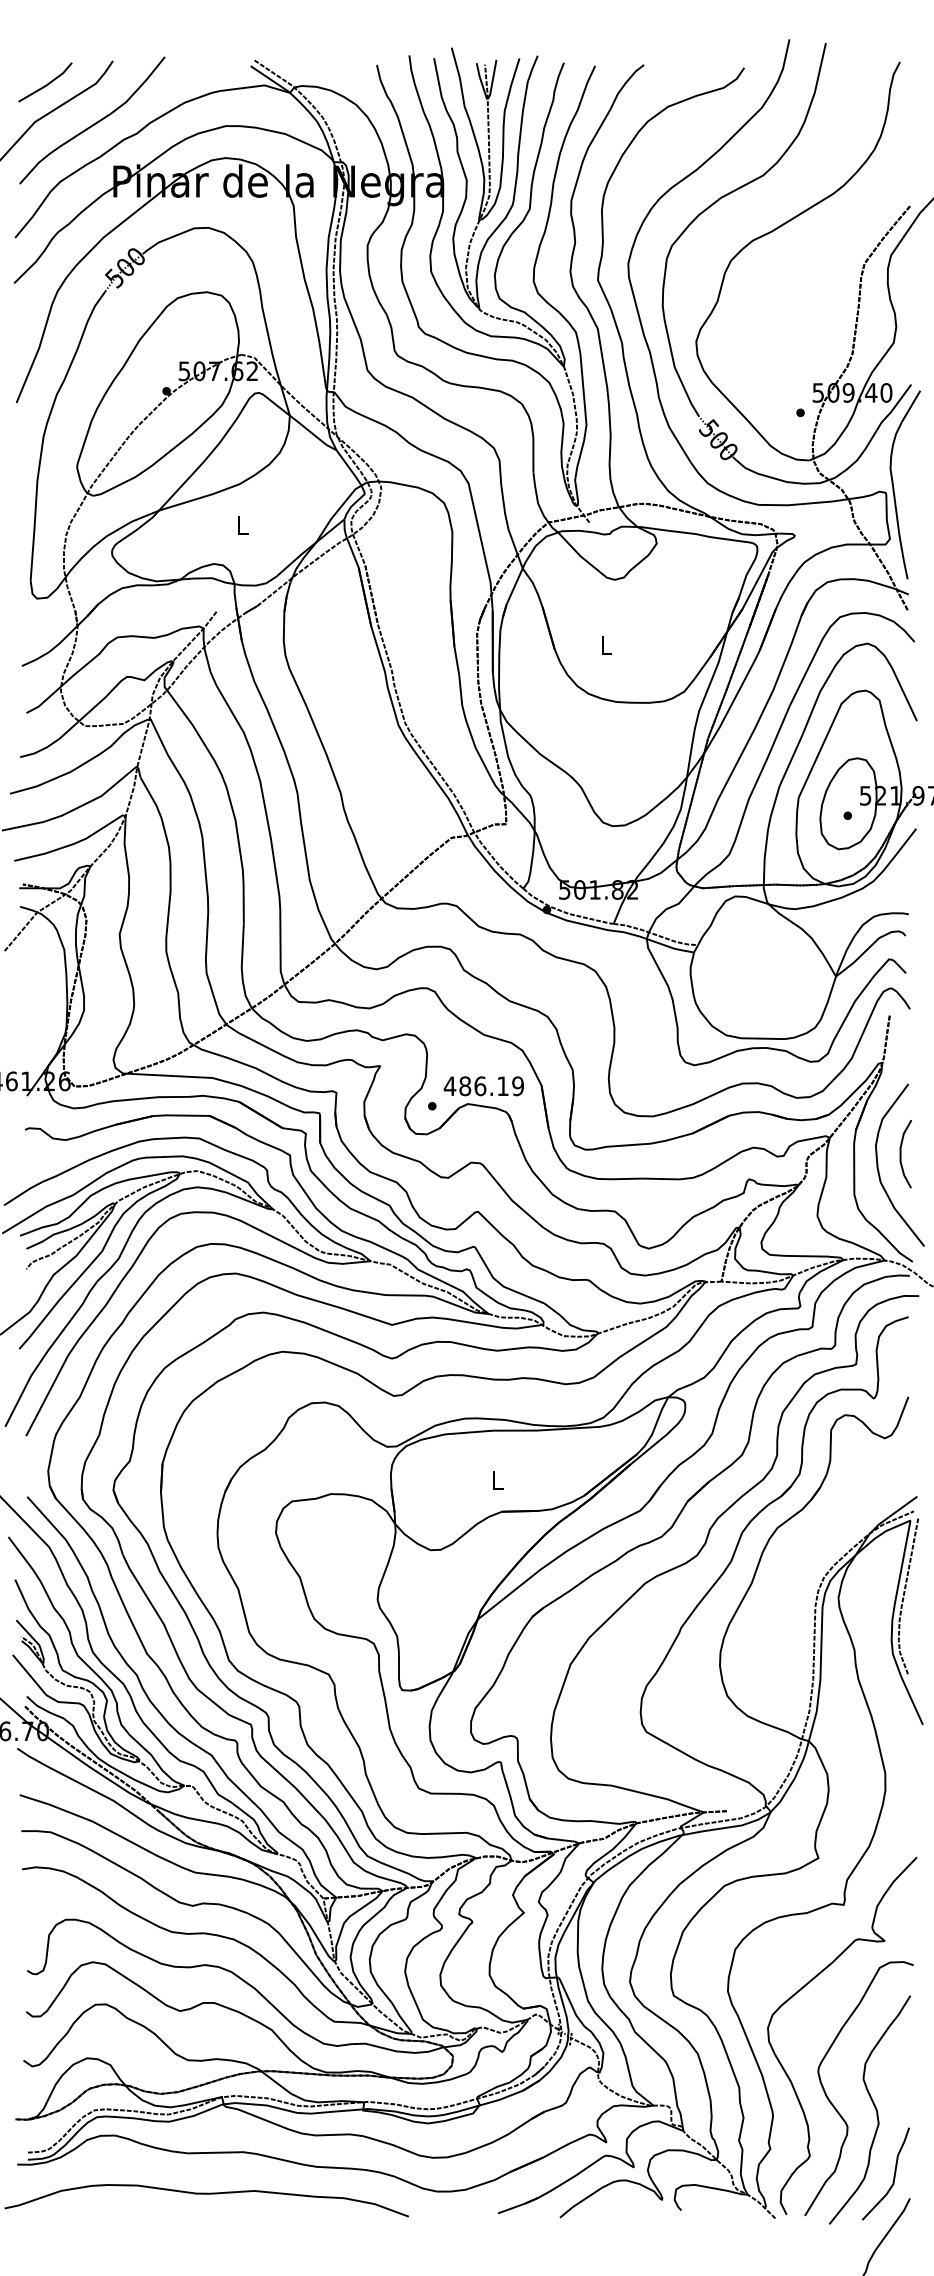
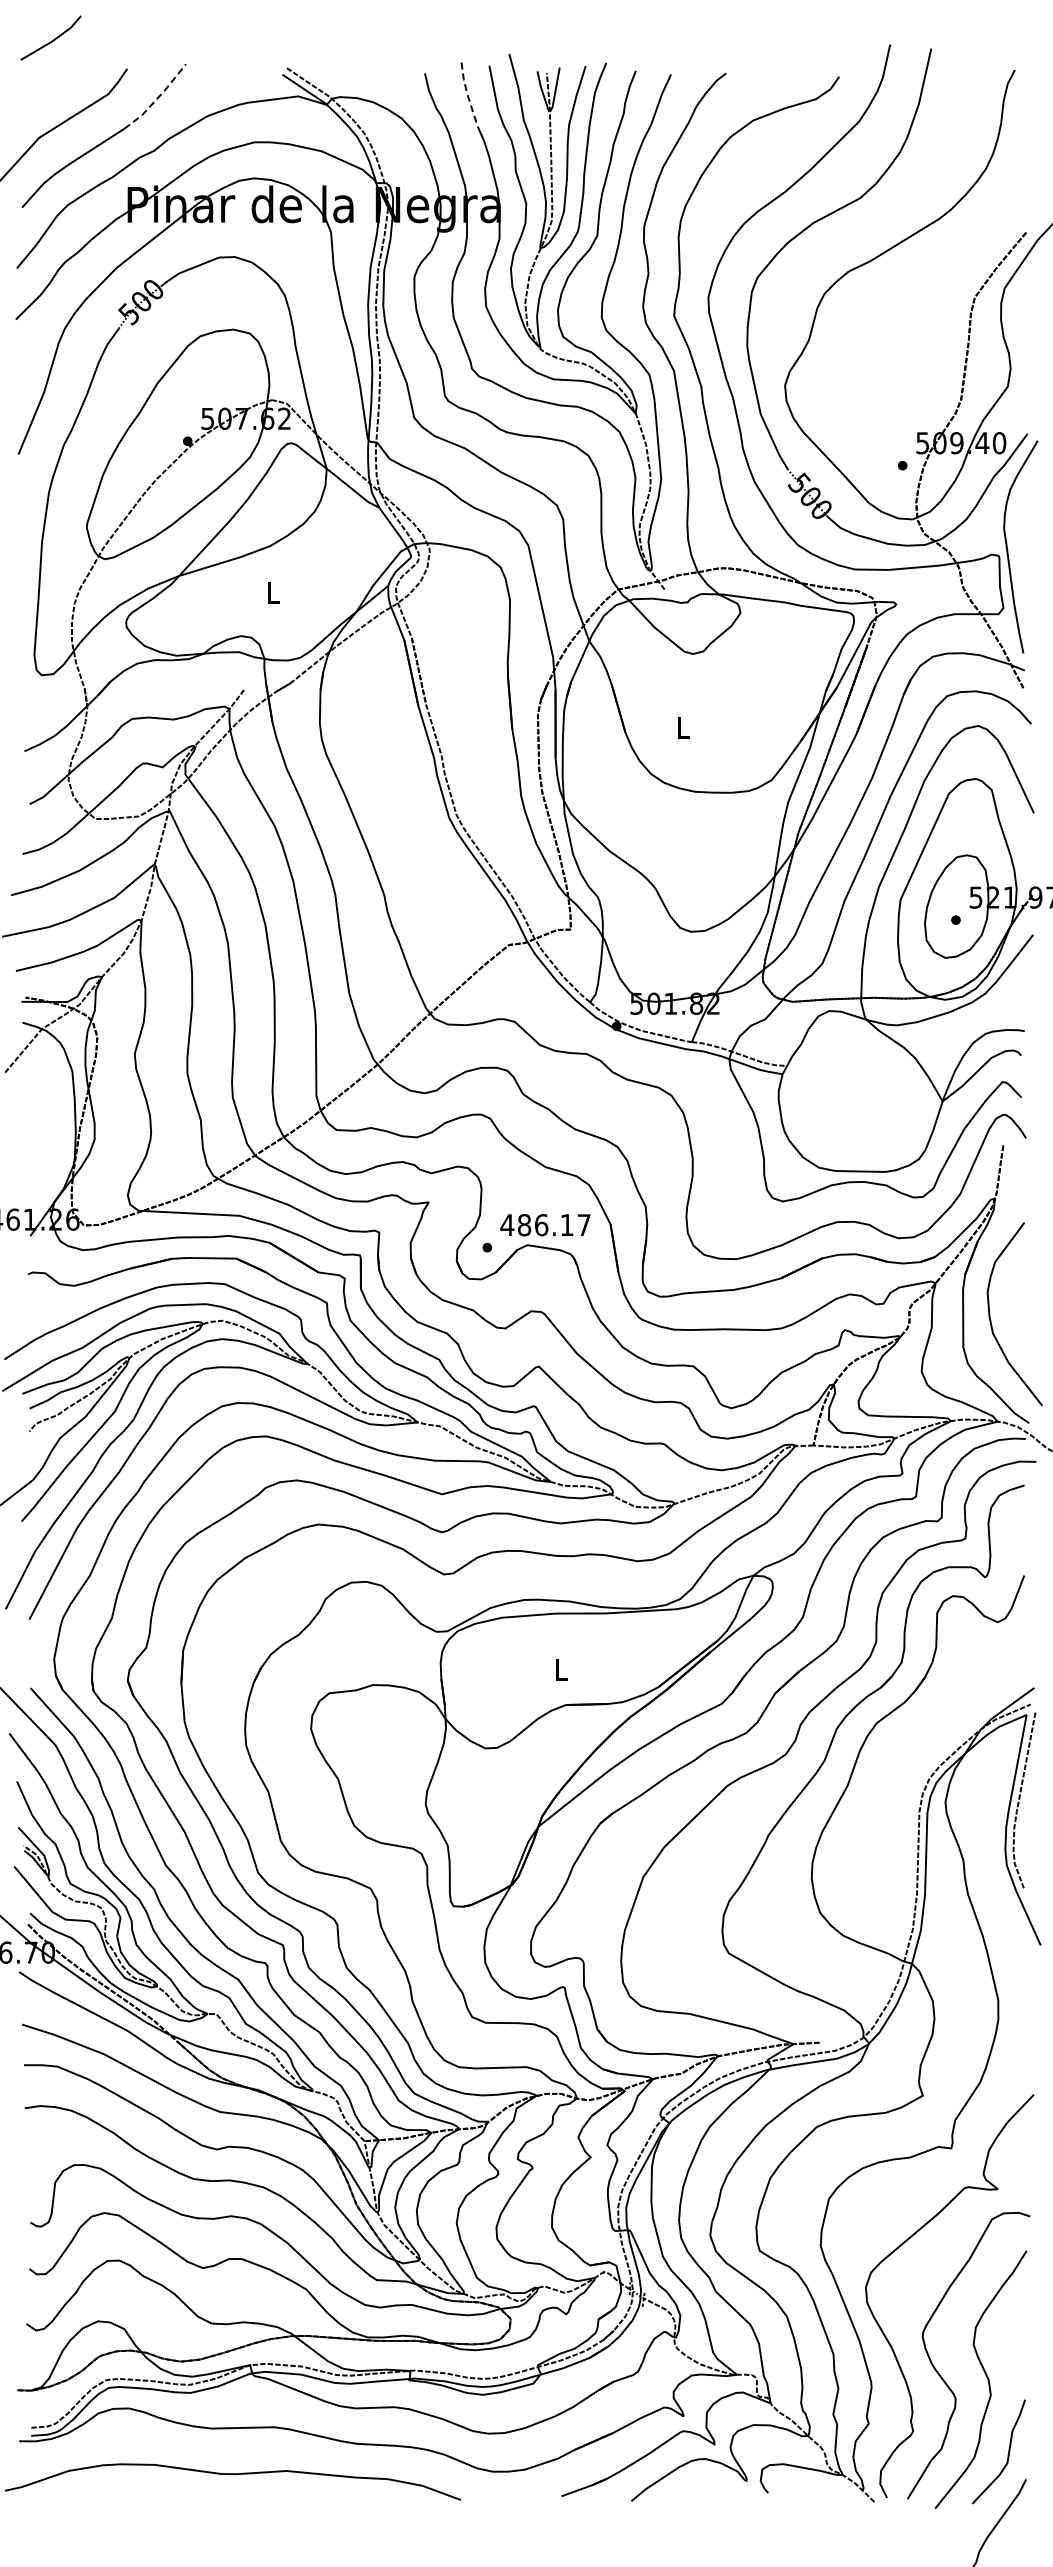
line: (414, 83) -> (467, 94), solid -> dashed
line: (45, 84) -> (51, 40), moved
line: (139, 87) -> (157, 98), solid -> dashed
text: (517, 1086) -> (583, 1225), 486.19 -> 486.17
curve: (901, 1153) -> (1016, 1301), removed

